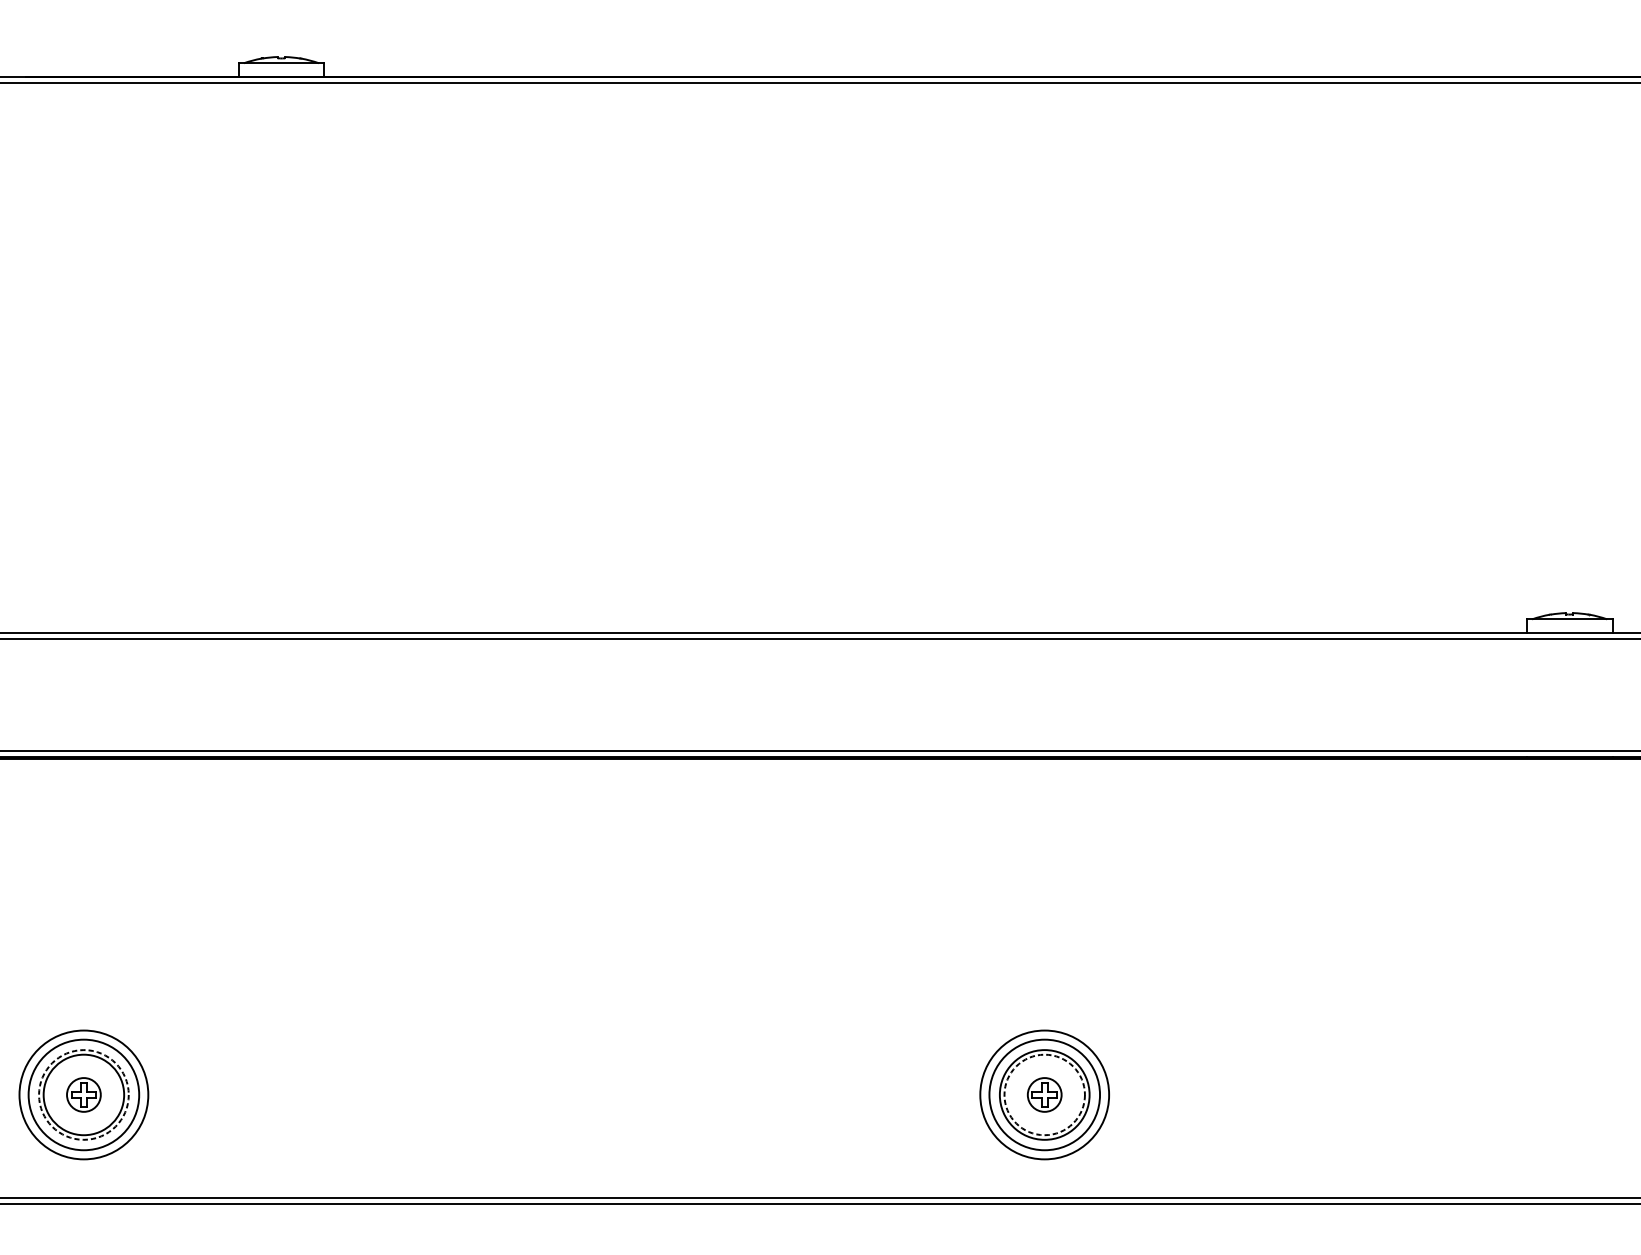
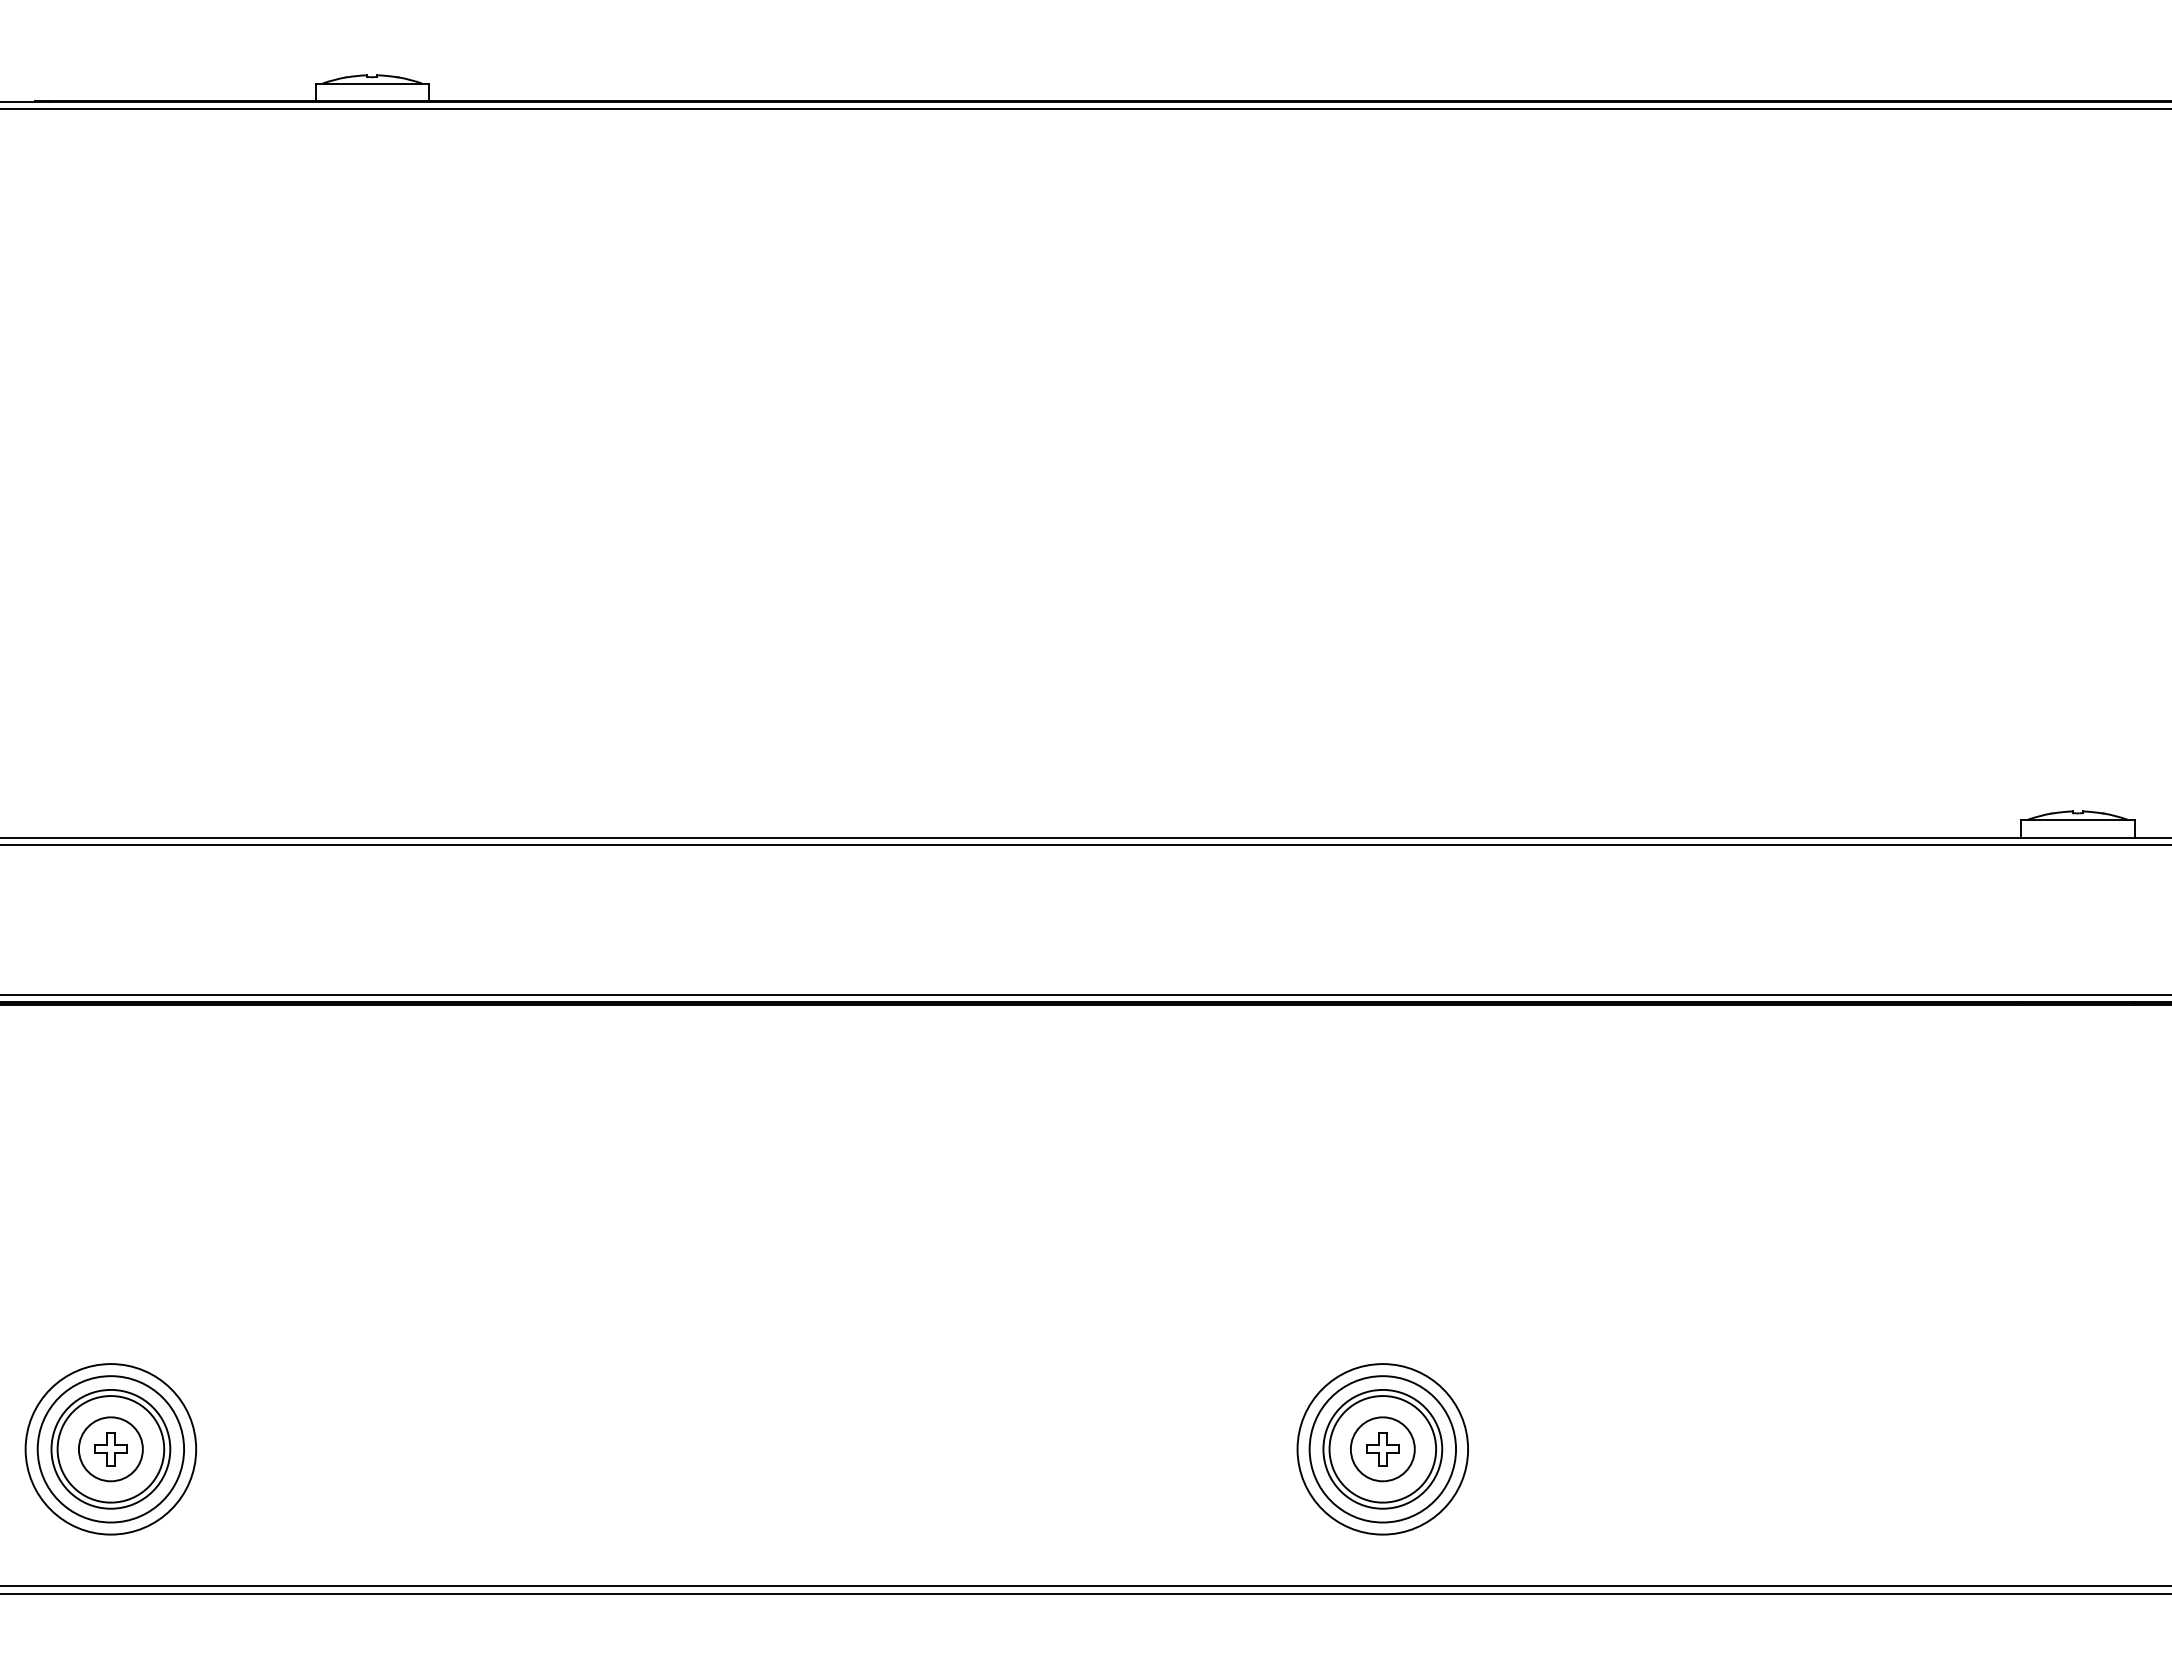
circle: (83, 1094) -> (110, 1448), dashed -> solid
circle: (83, 1095) -> (110, 1449), size x1.43
circle: (1044, 1095) -> (1382, 1449), dashed -> solid
circle: (1044, 1095) -> (1382, 1449), size x1.43

